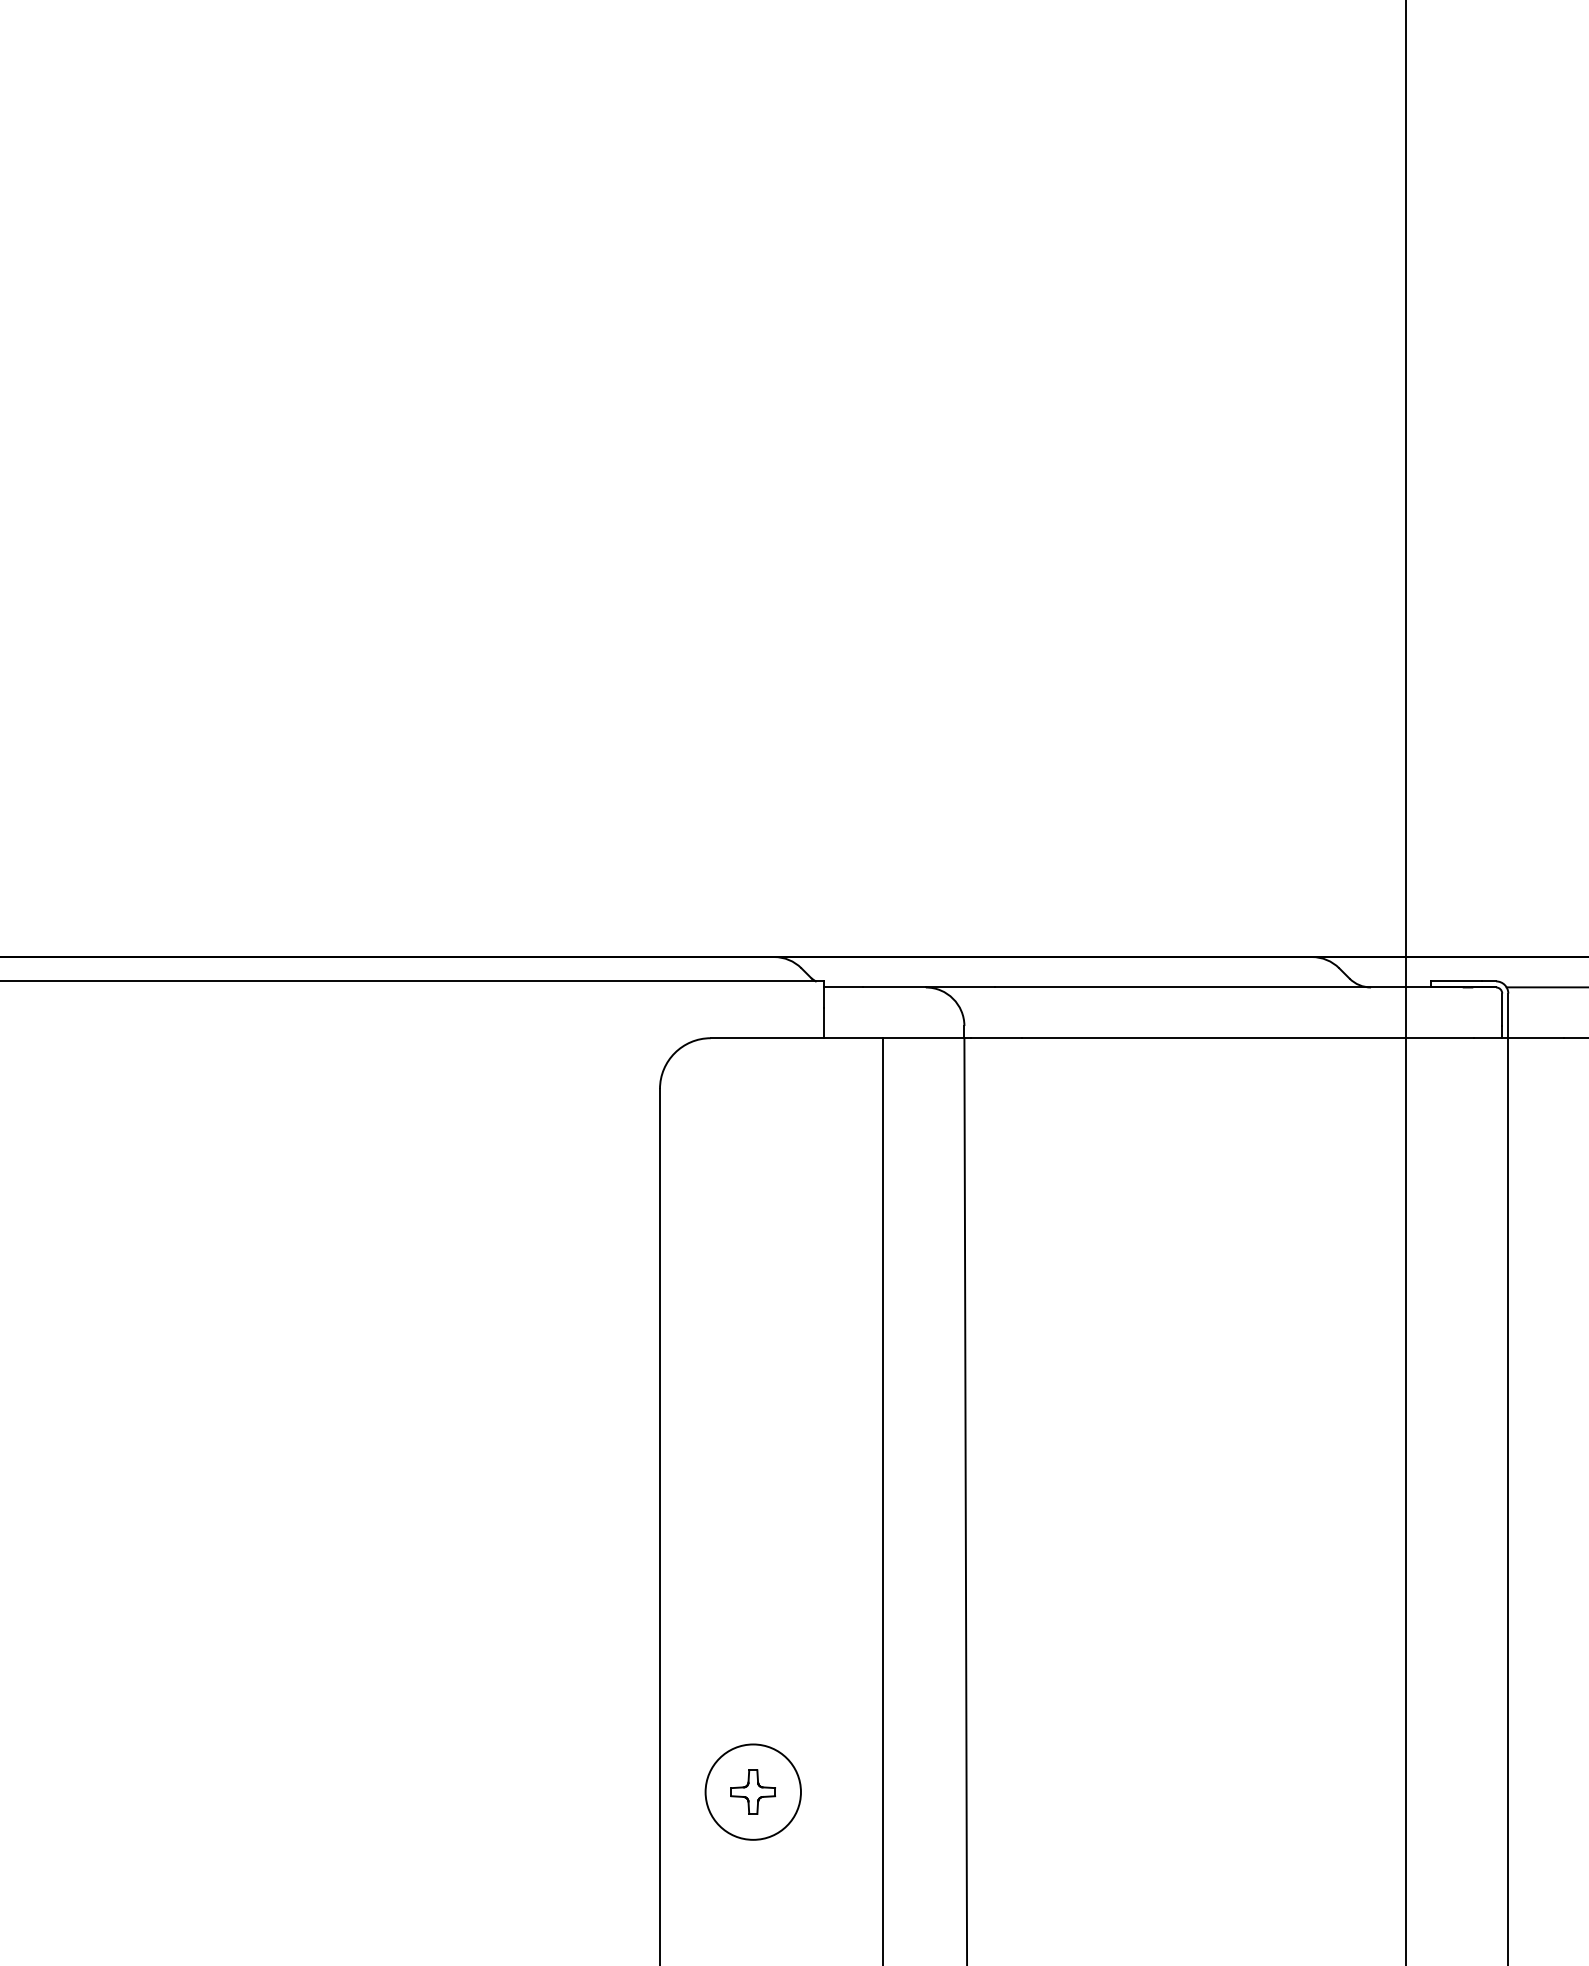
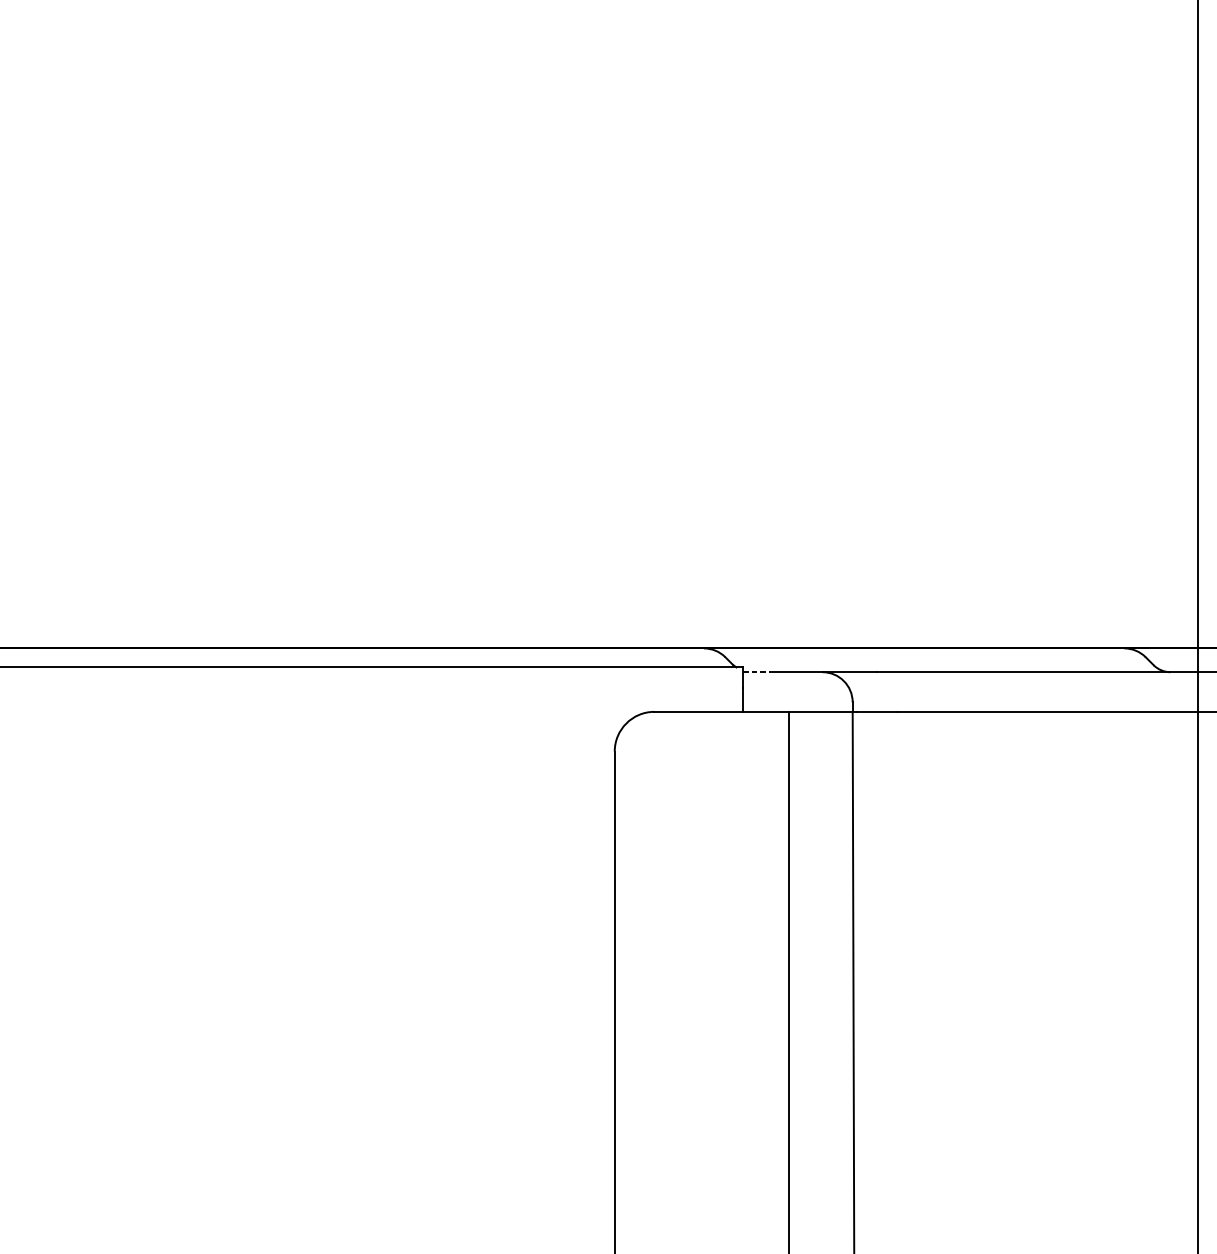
line: (844, 987) -> (758, 672), solid -> dashed

